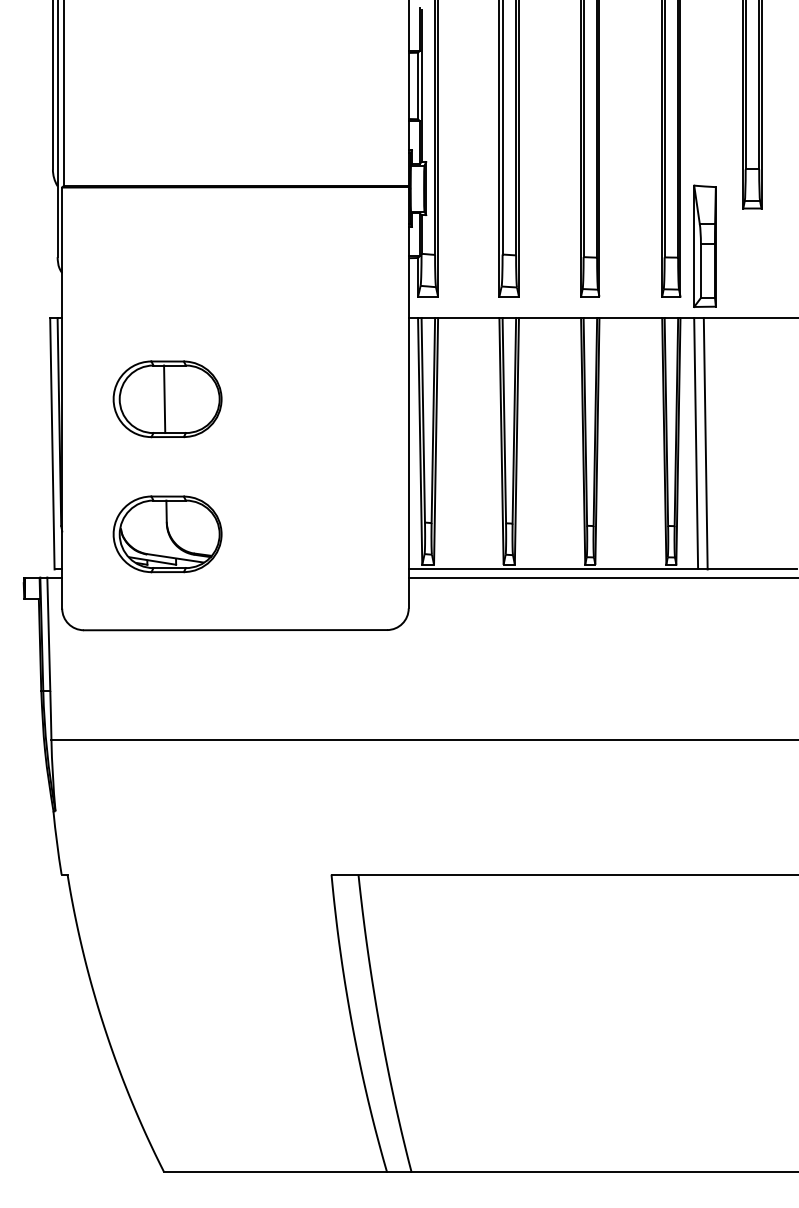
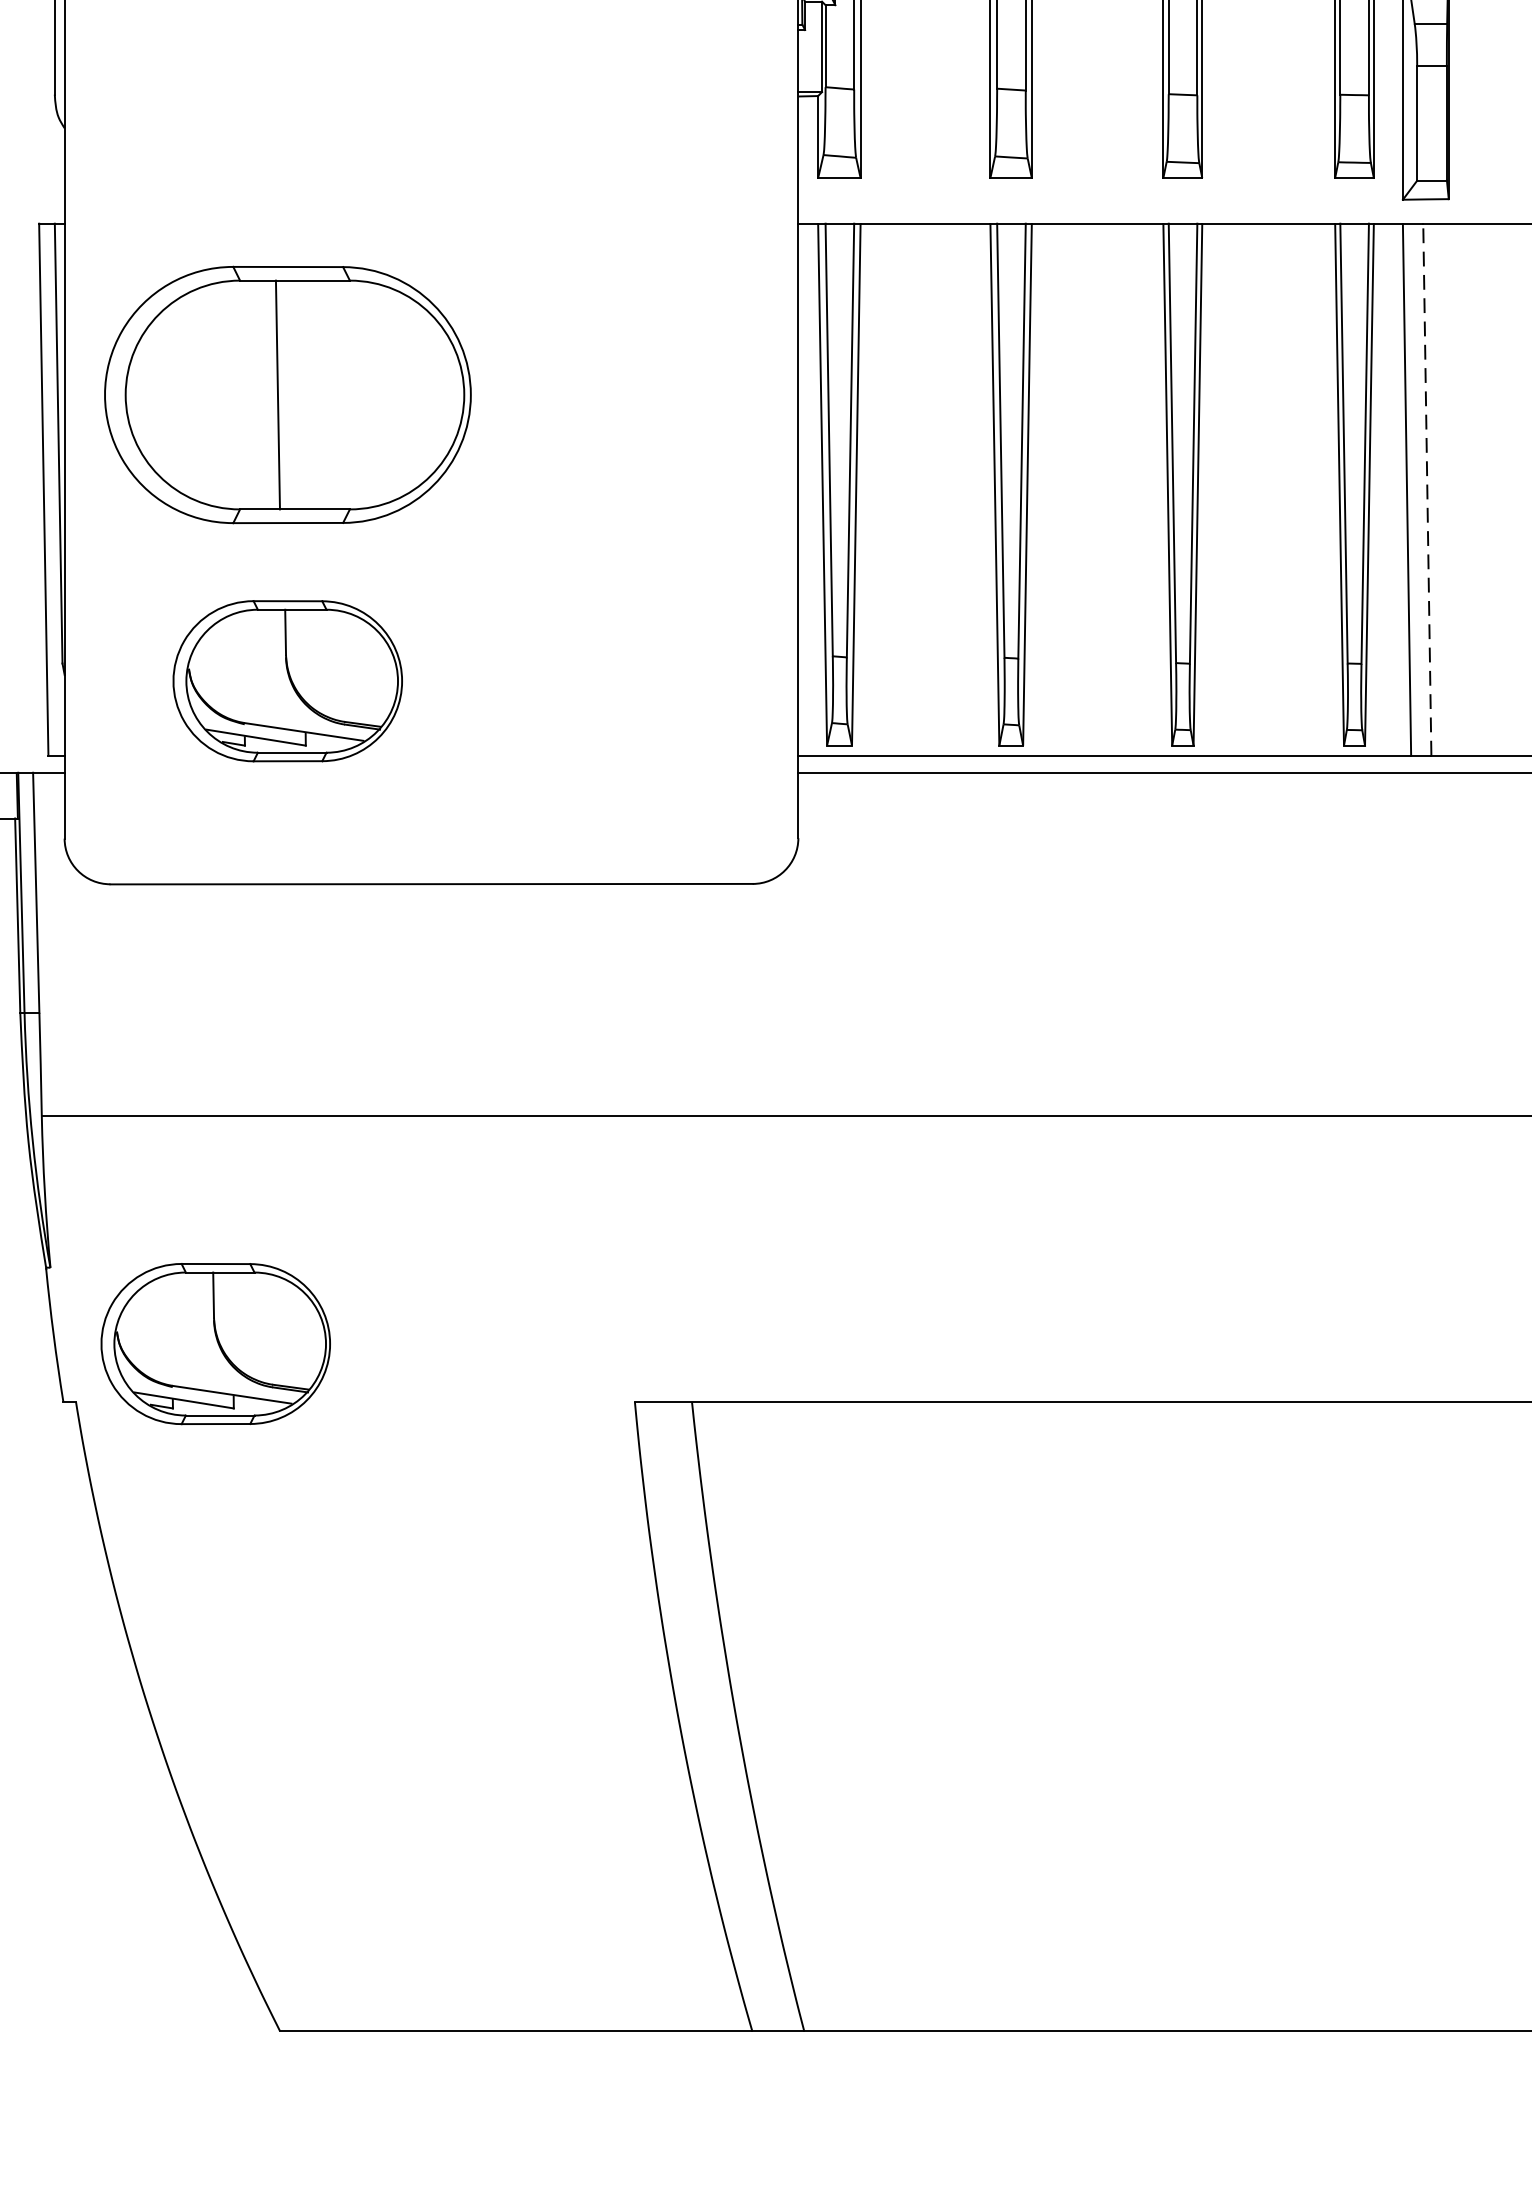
part: (167, 399) -> (287, 395), size x1.6
line: (705, 443) -> (1426, 488), solid -> dashed
part: (133, 847) -> (215, 1344), added

